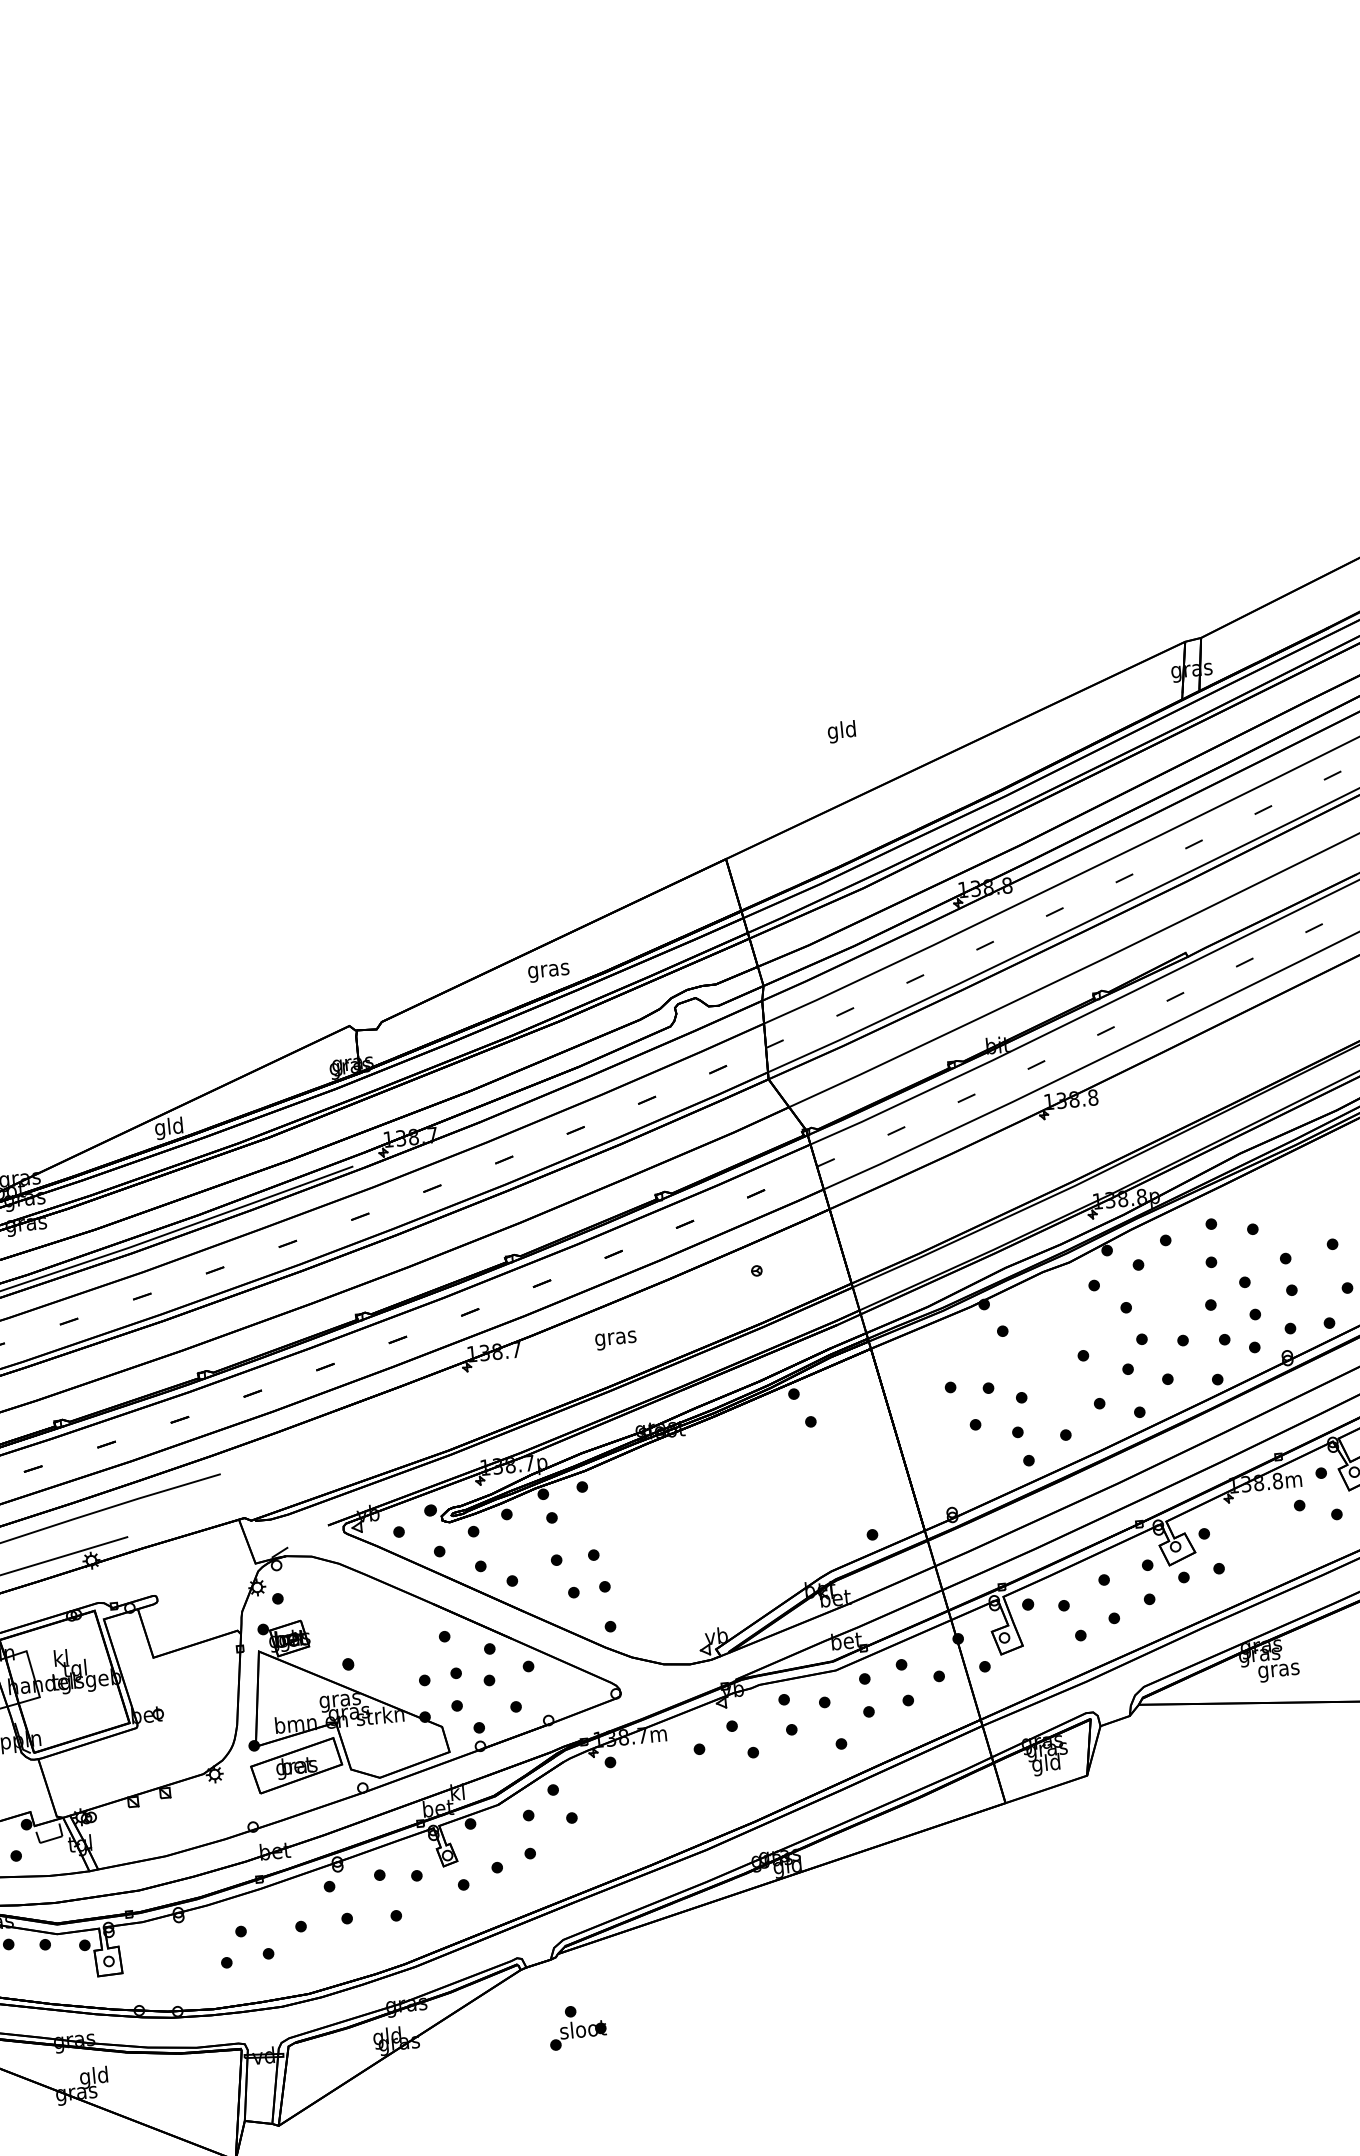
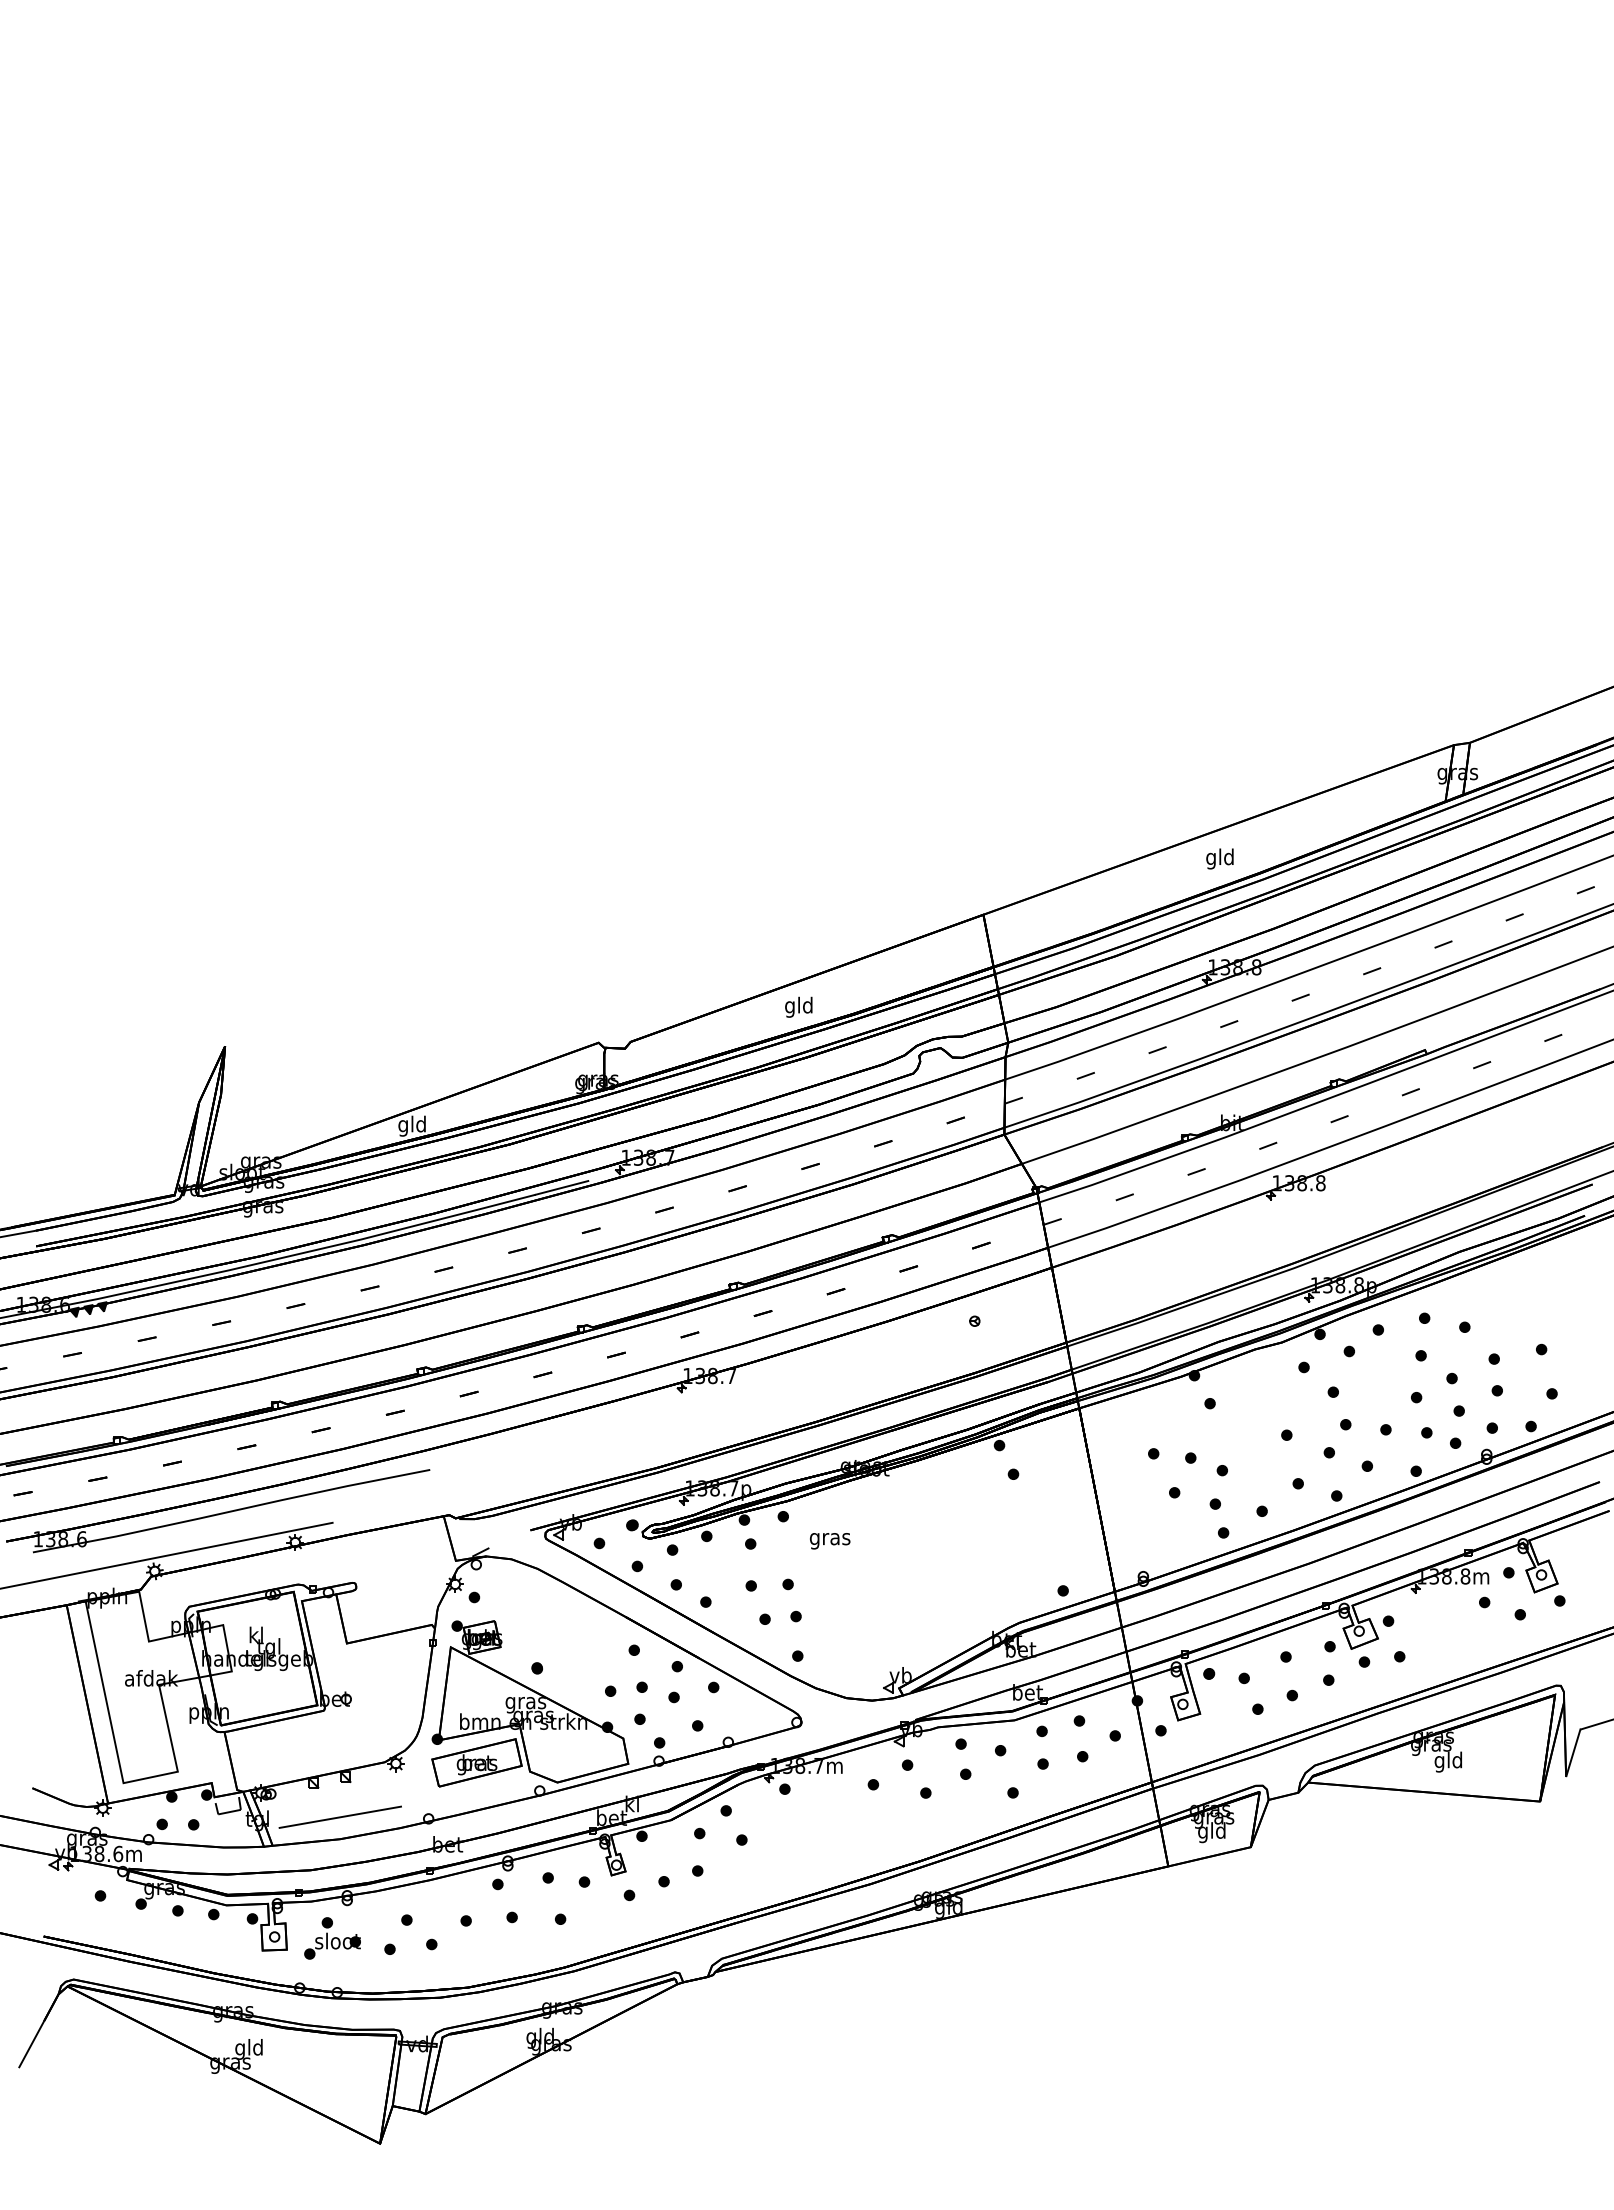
text: (841, 731) -> (1219, 858), moved
text: (547, 969) -> (798, 1006), gras -> gld
text: (616, 1340) -> (830, 1541), moved
text: (1278, 1669) -> (1448, 1761), gras -> gld
line: (163, 1833) -> (340, 1816), added
part: (577, 2027) -> (332, 1938), moved

